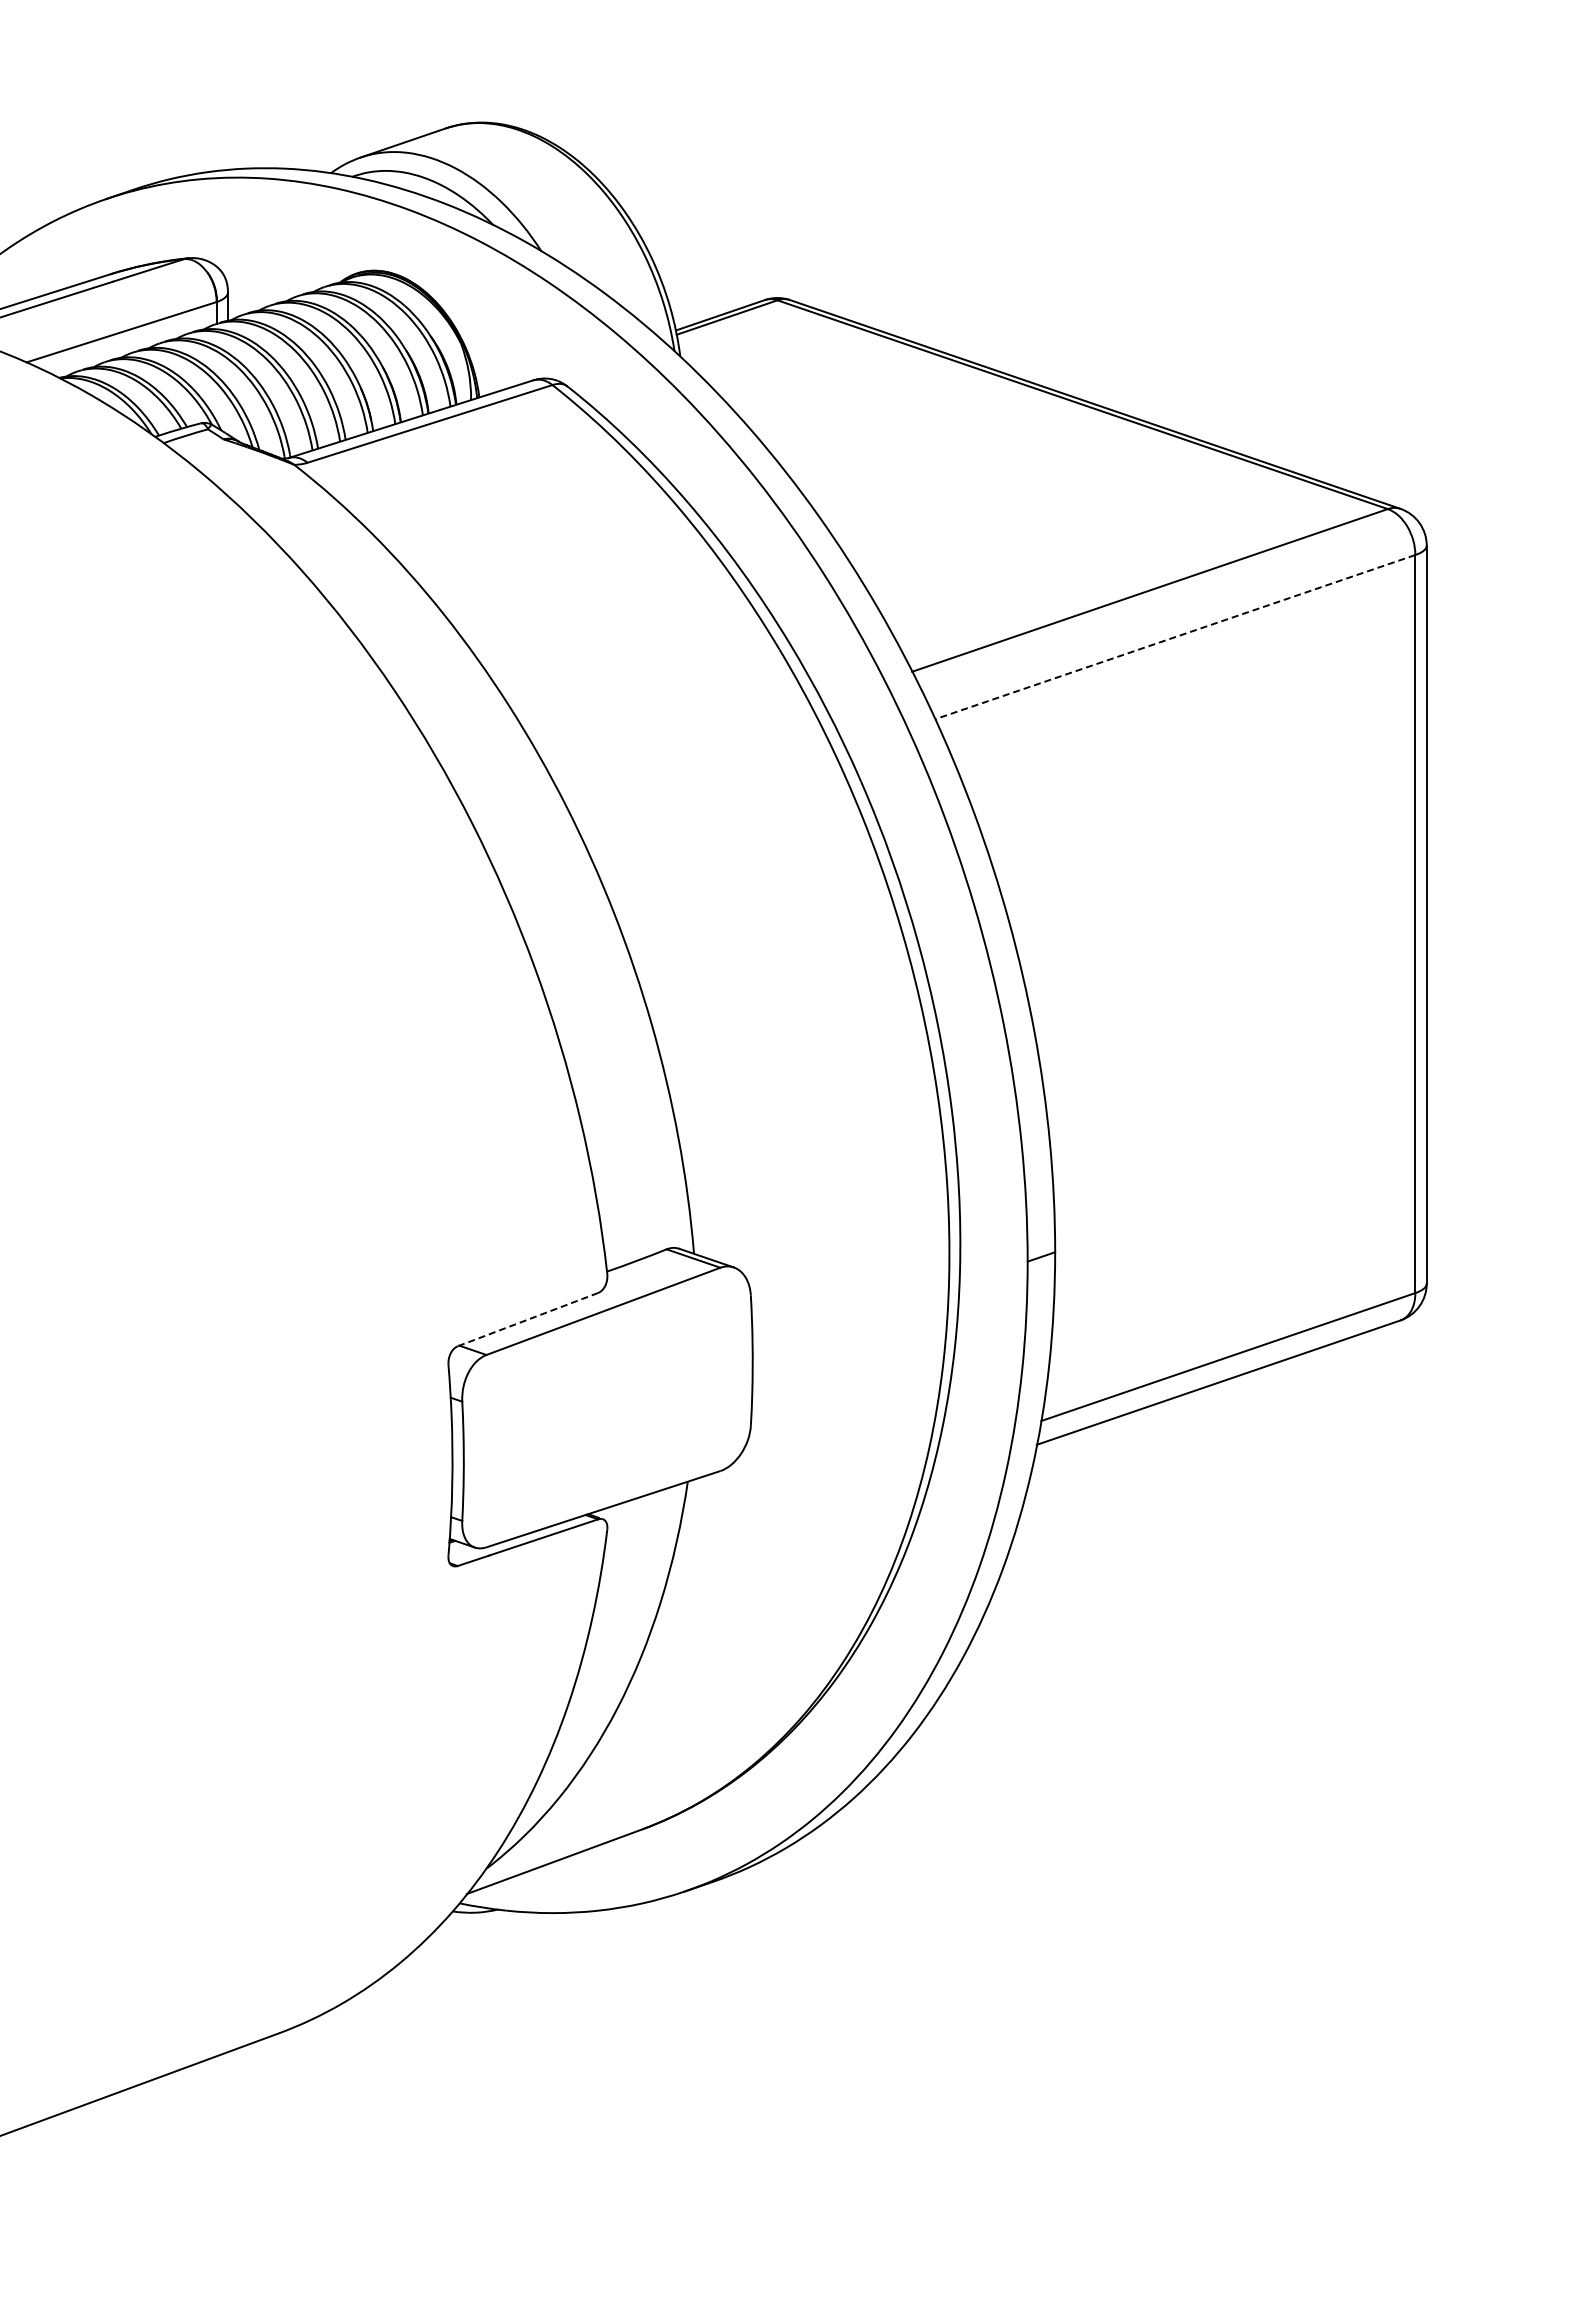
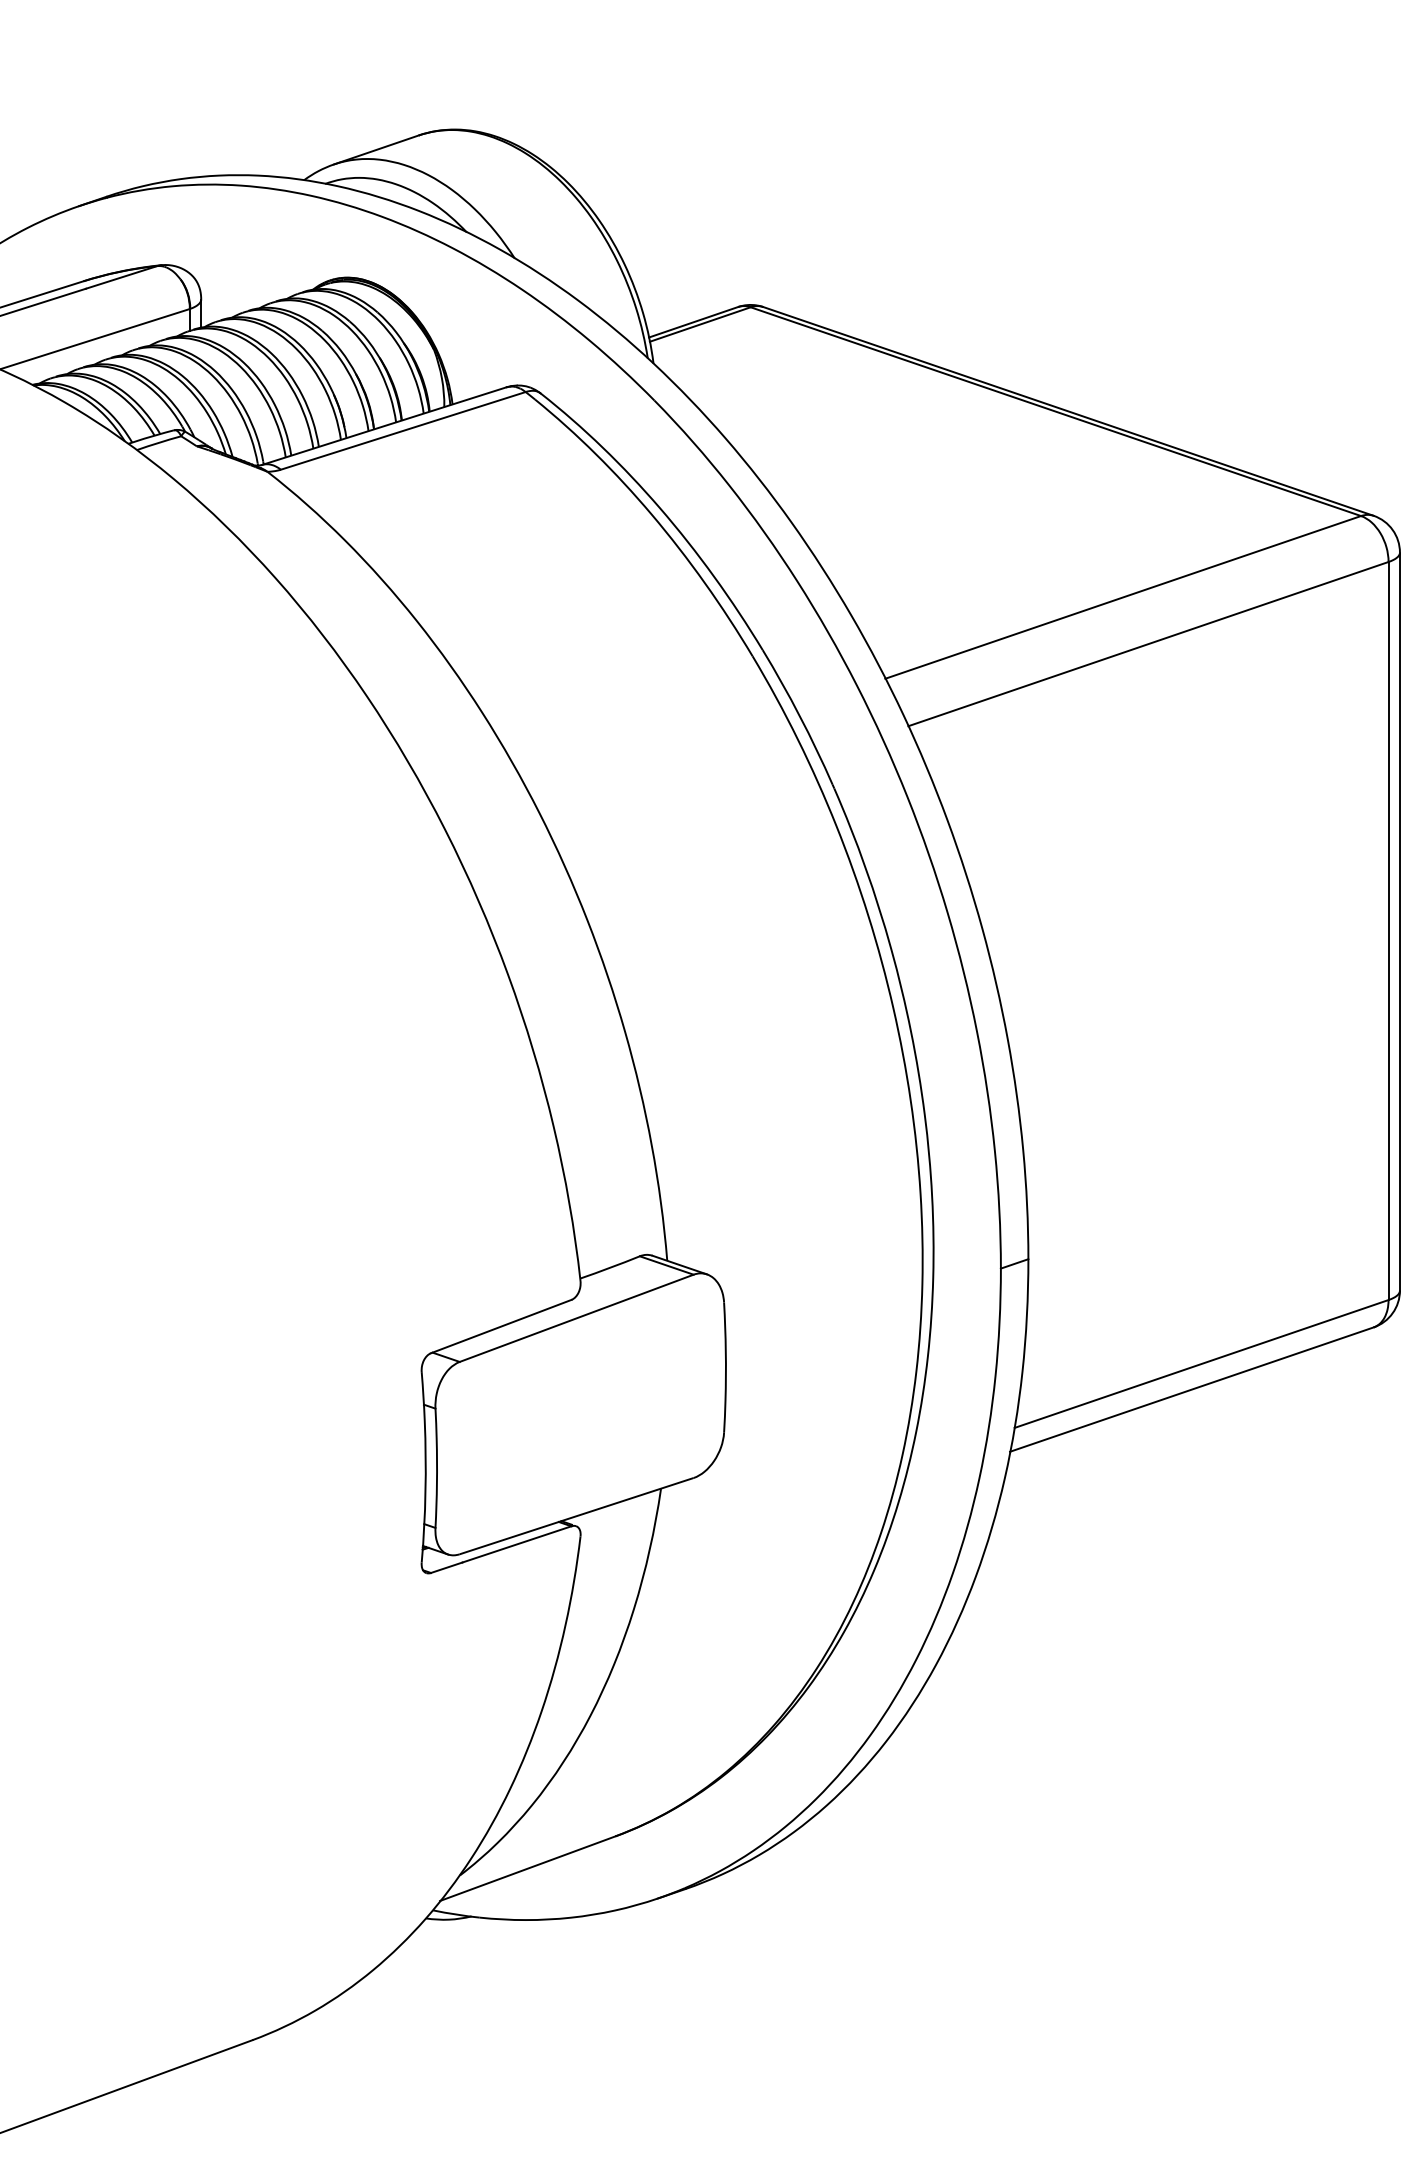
line: (1175, 637) -> (1148, 644), dashed -> solid
line: (527, 1319) -> (500, 1326), dashed -> solid

